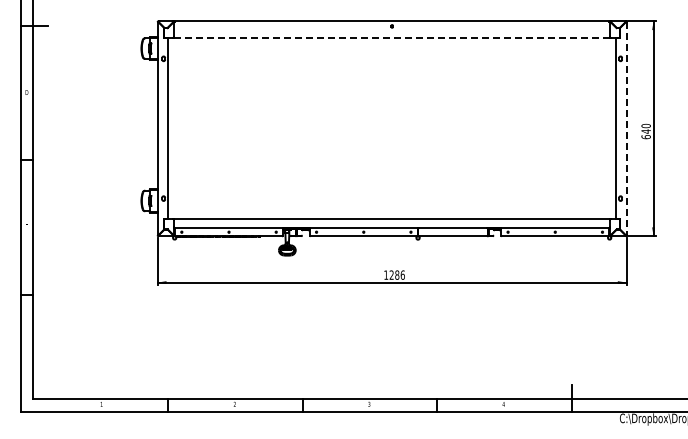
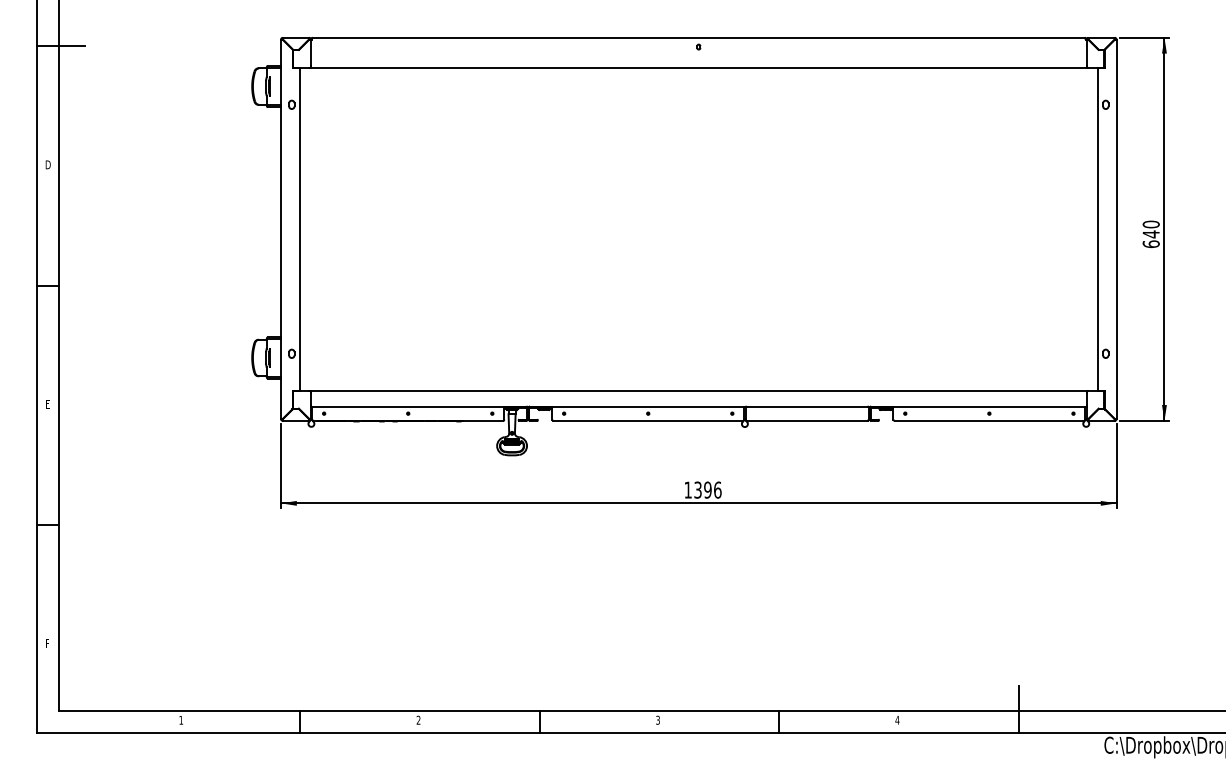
line: (392, 38) -> (699, 68), dashed -> solid
line: (626, 128) -> (1116, 228), dashed -> solid
text: (394, 274) -> (702, 488), 1286 -> 1396

